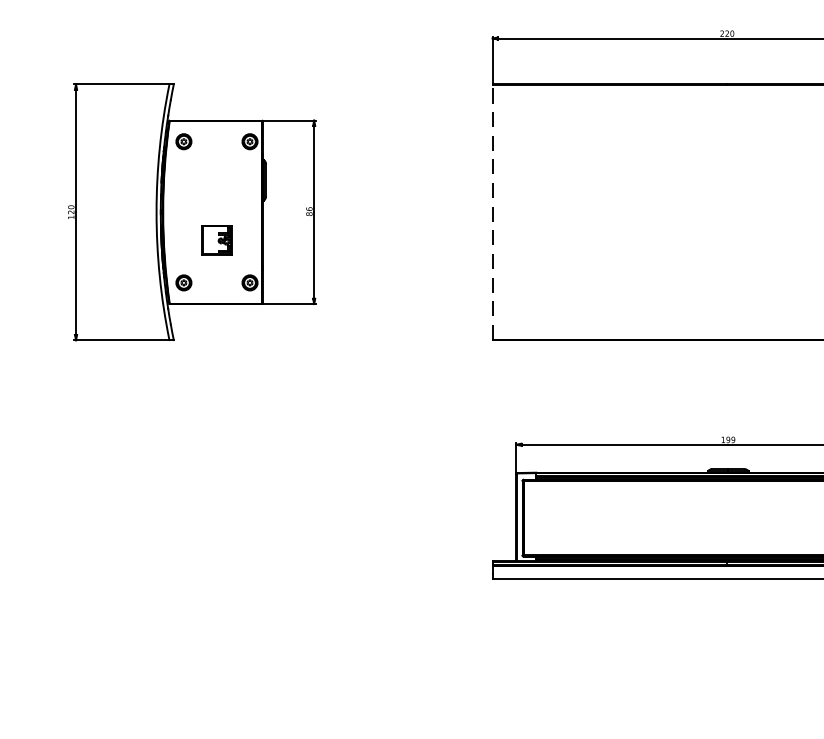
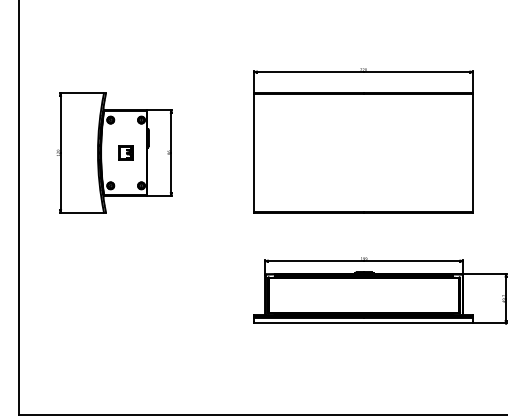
line: (492, 211) -> (254, 152), dashed -> solid
part: (215, 239) -> (125, 152), moved

